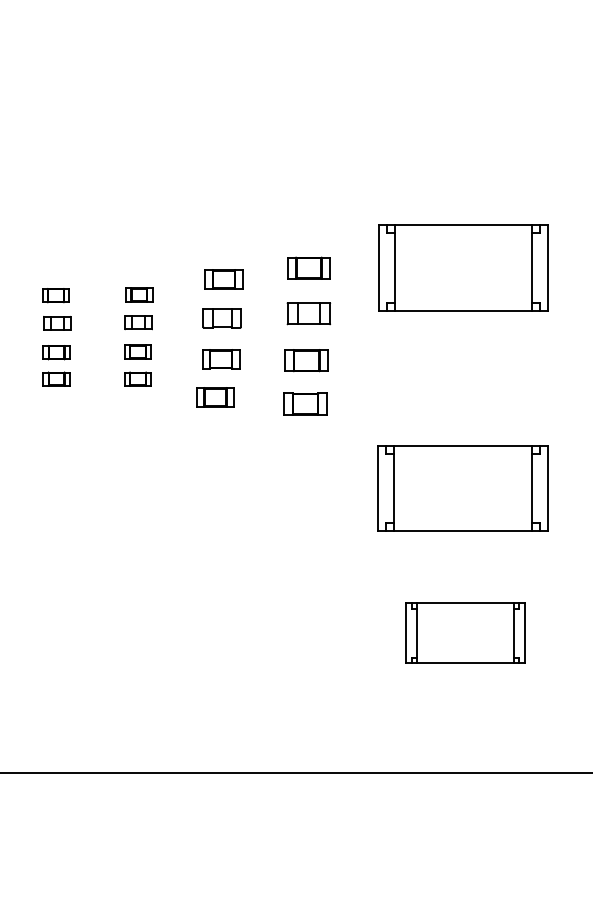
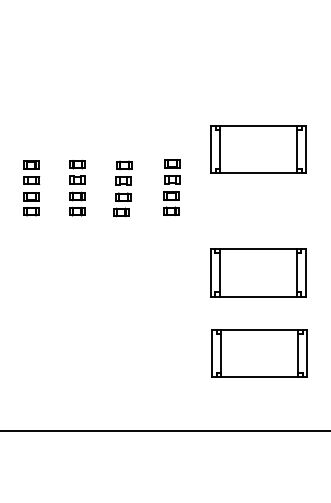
part: (307, 335) -> (171, 187), size x0.62
part: (219, 337) -> (122, 188), size x0.71
part: (464, 633) -> (259, 353), size x1.43

